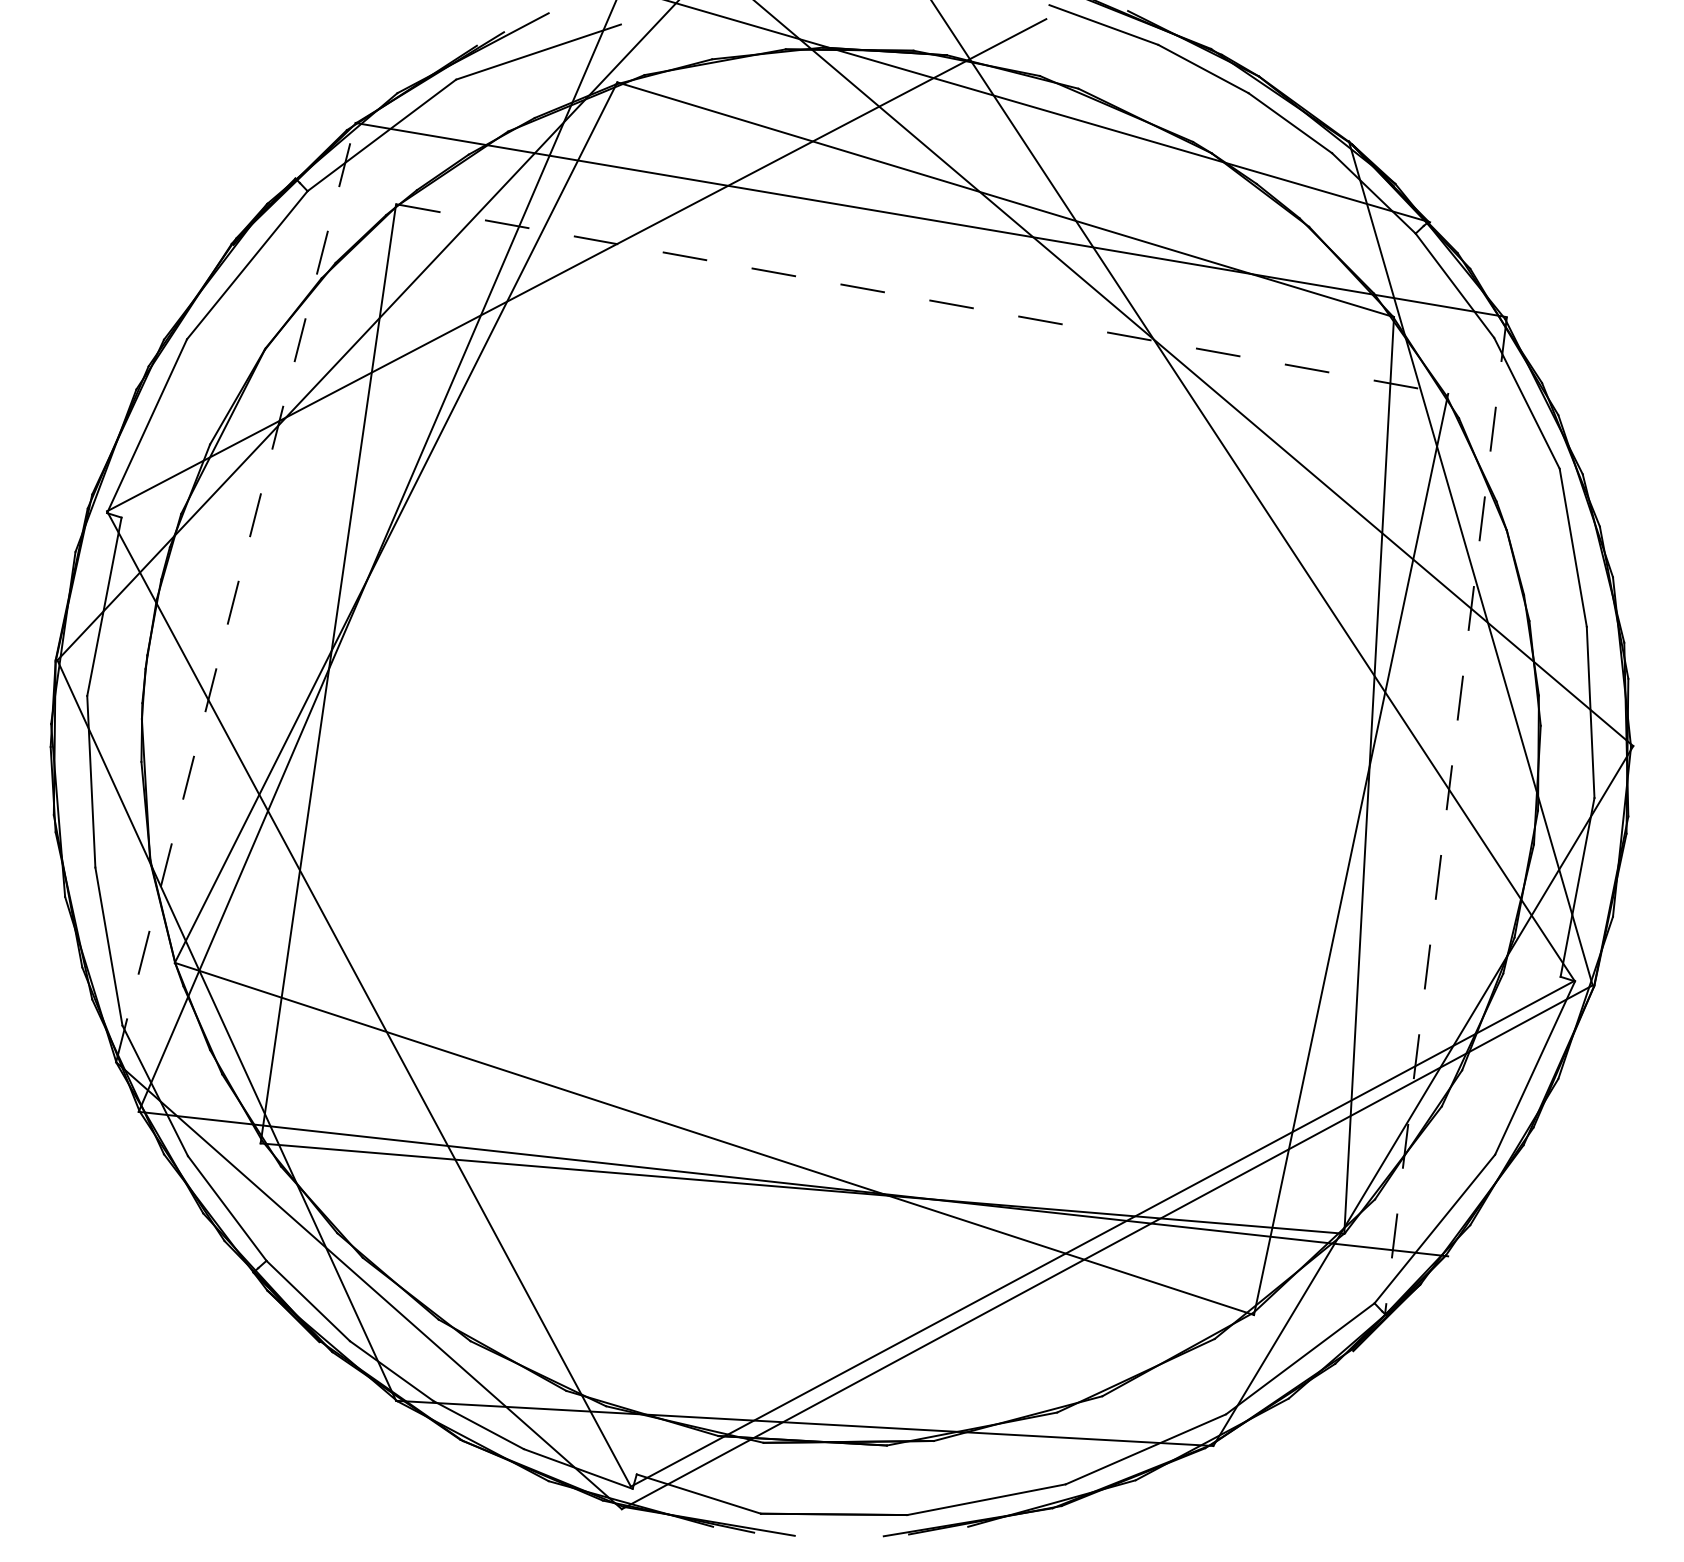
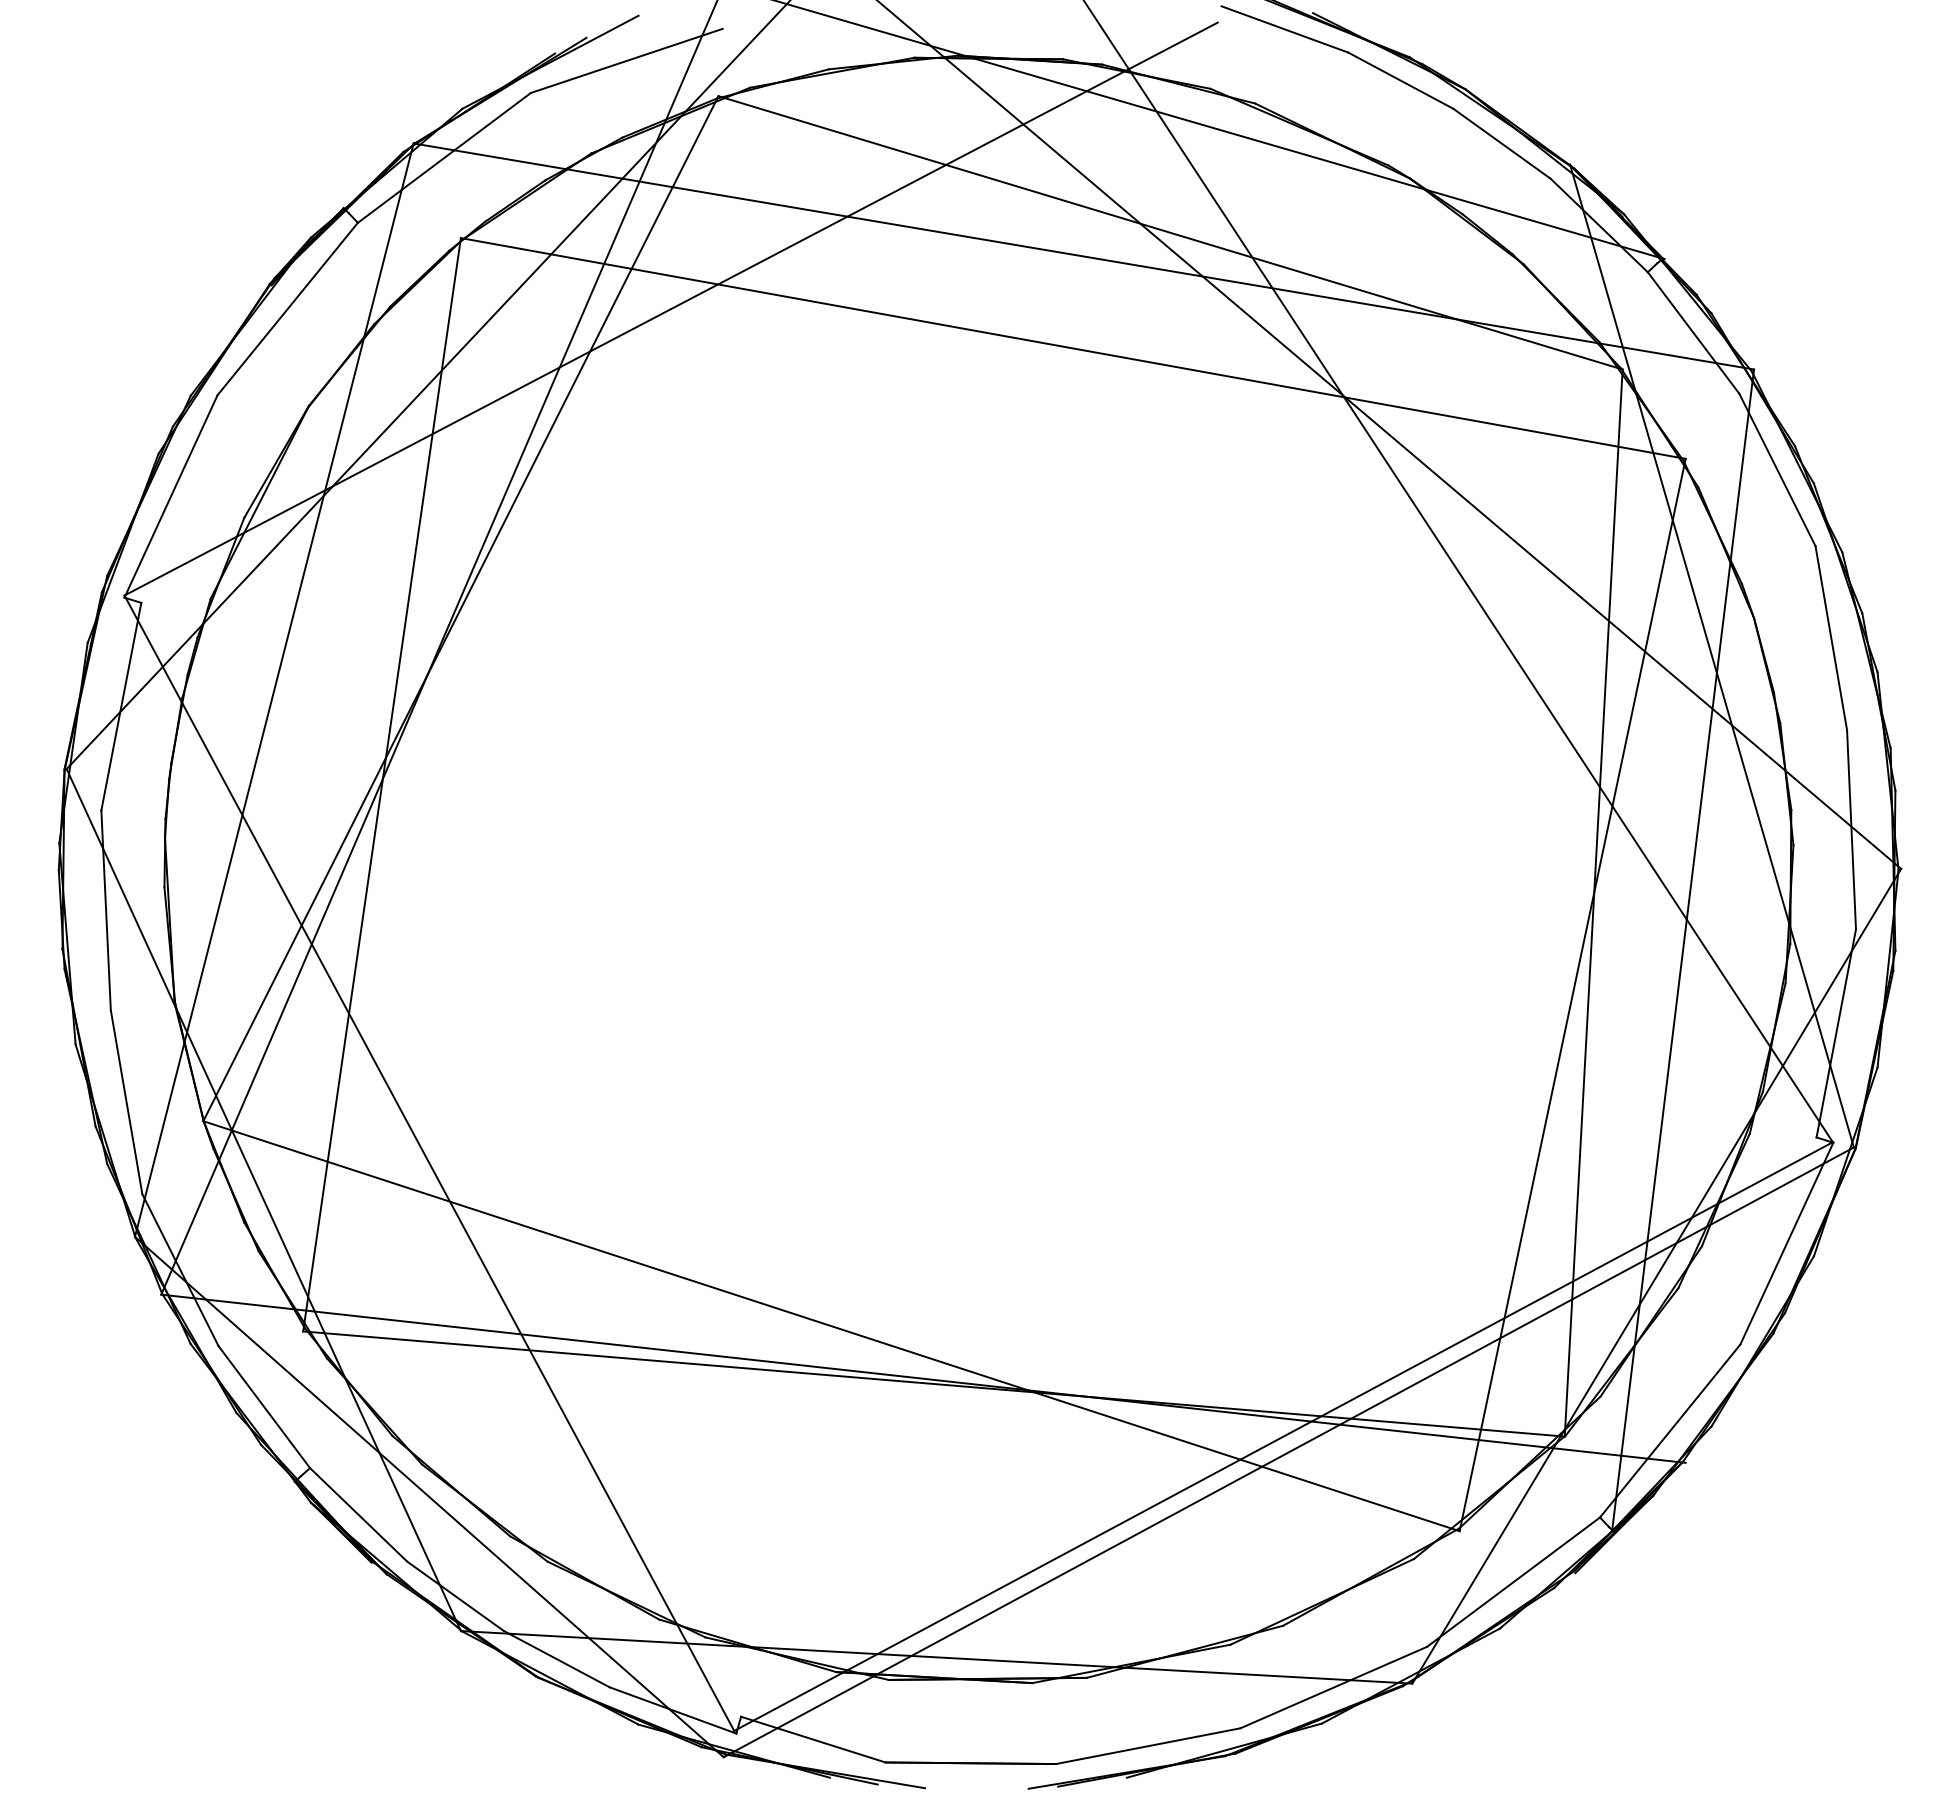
line: (922, 299) -> (1073, 348), dashed -> solid
line: (235, 592) -> (274, 689), dashed -> solid
line: (1445, 816) -> (1682, 950), dashed -> solid

